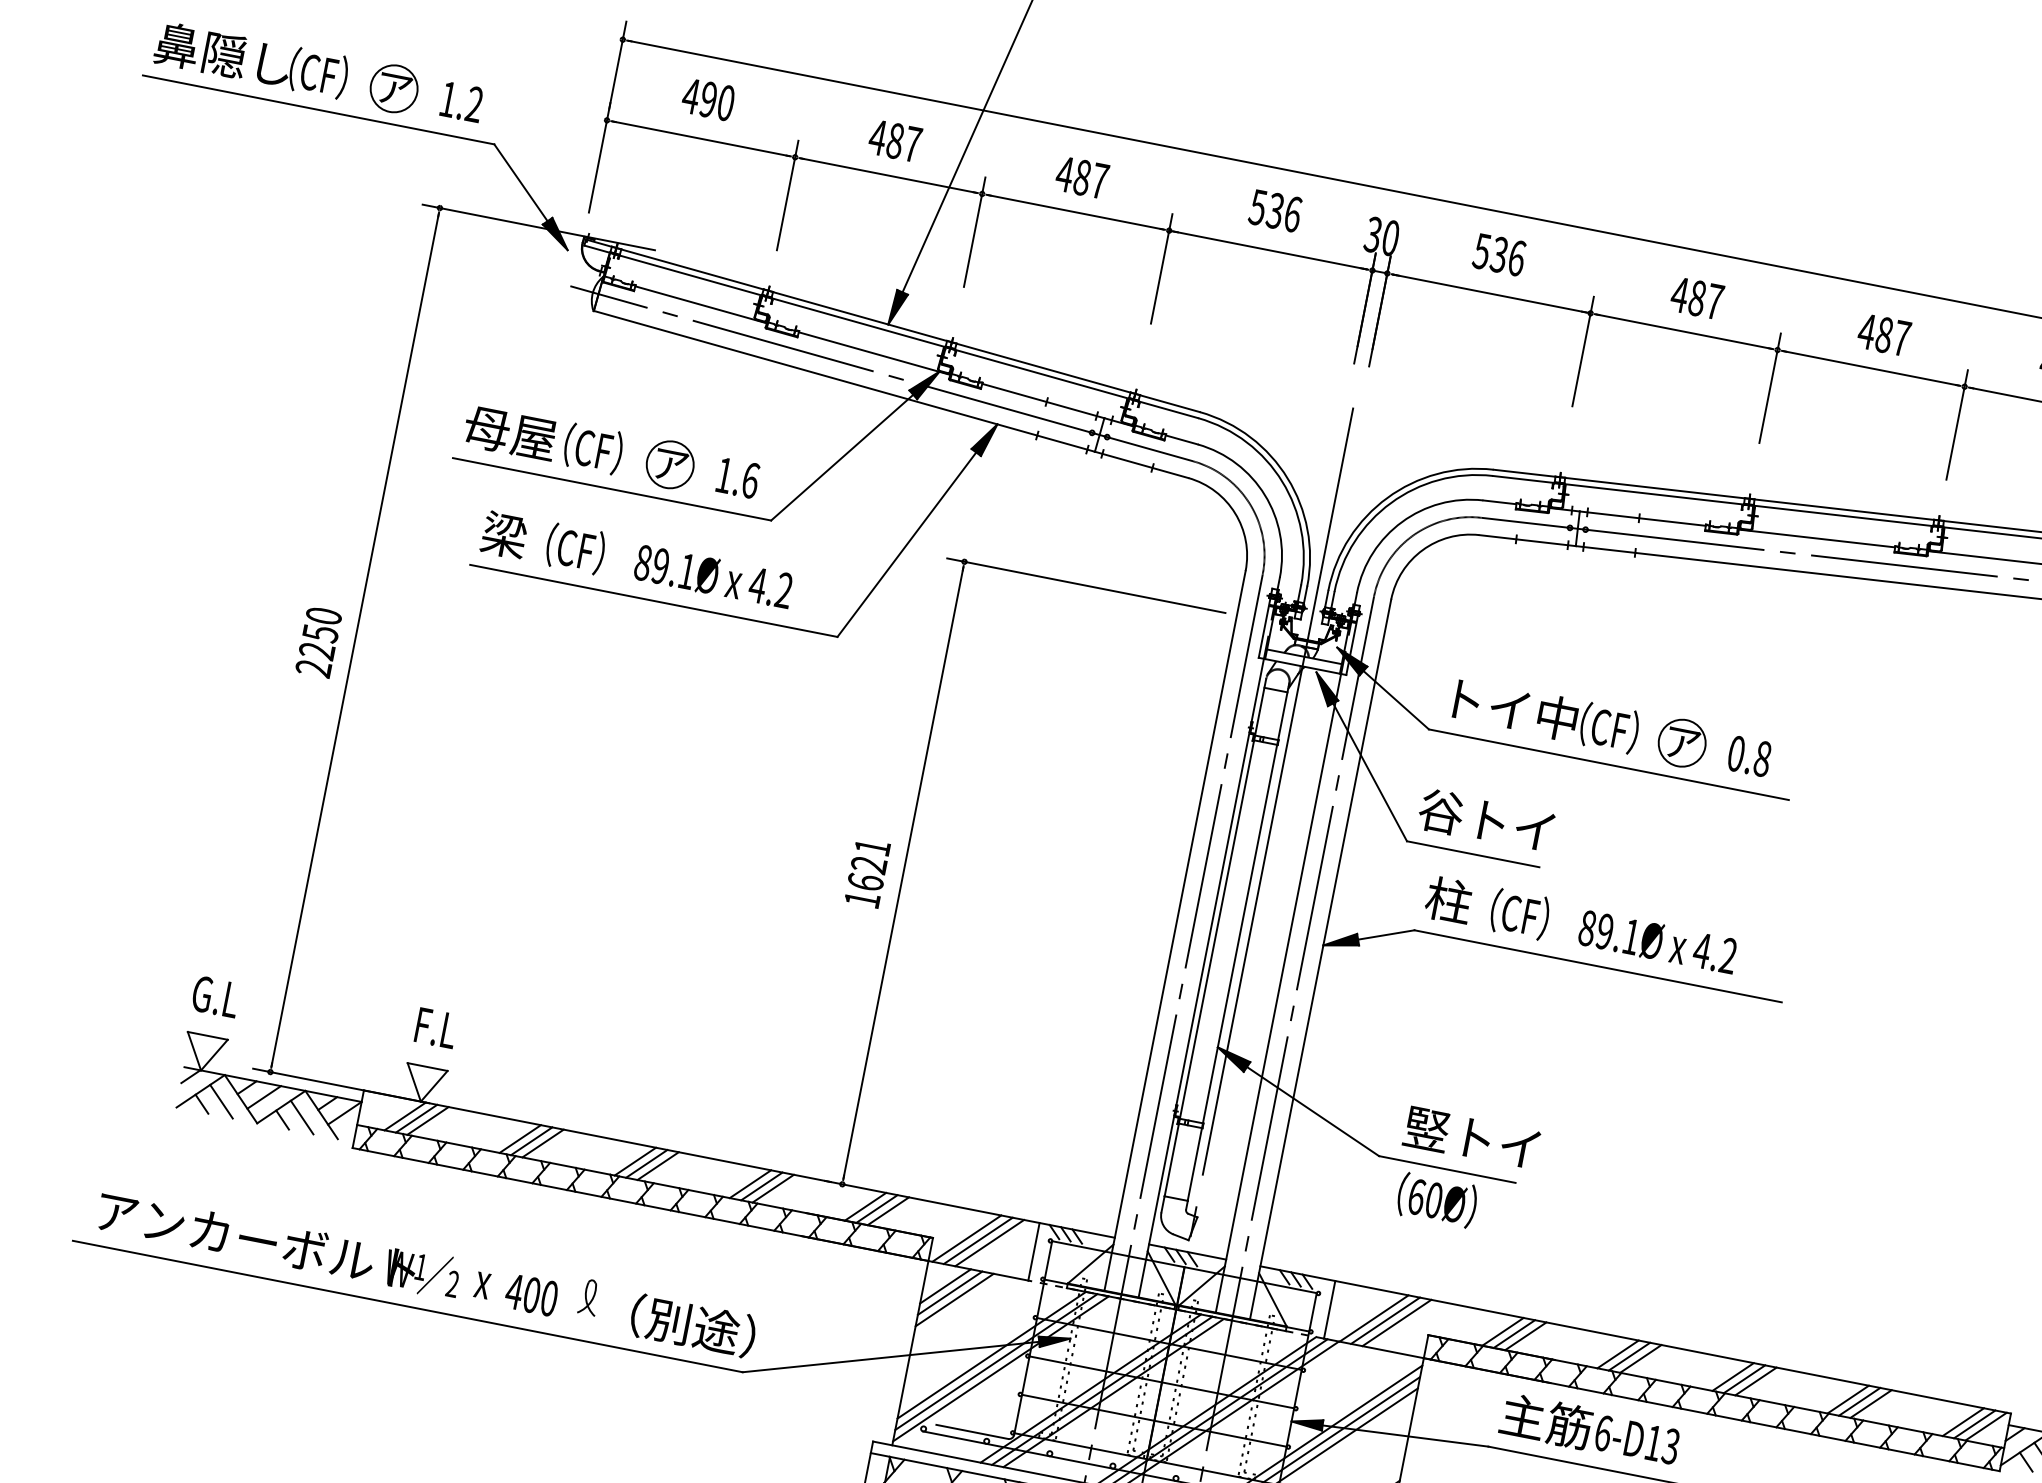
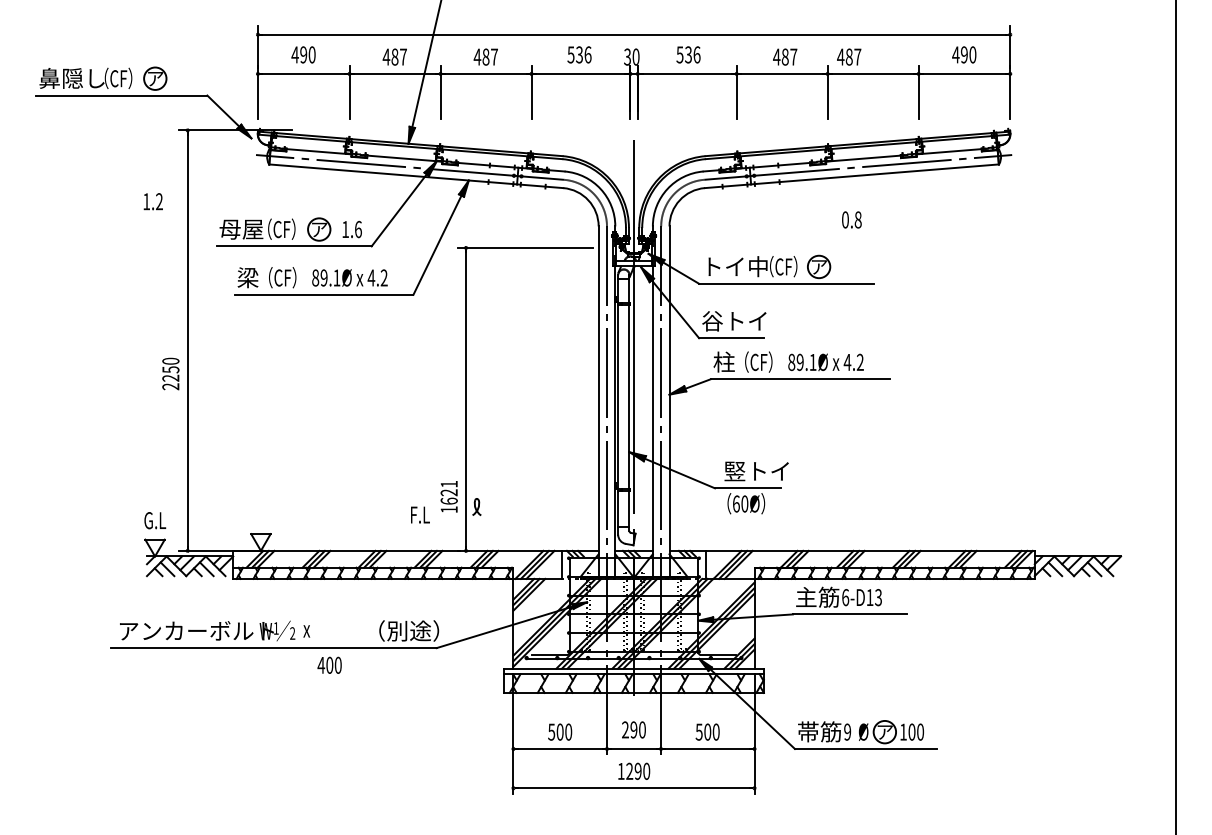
text: (460, 101) -> (152, 201), moved
text: (1885, 333) -> (849, 56), moved
text: (318, 641) -> (170, 373), moved
text: (1749, 755) -> (851, 219), moved
text: (866, 872) -> (448, 496), moved
text: (436, 1027) -> (420, 514), moved
text: (531, 1293) -> (329, 664), moved
part: (588, 1295) -> (476, 506), moved

